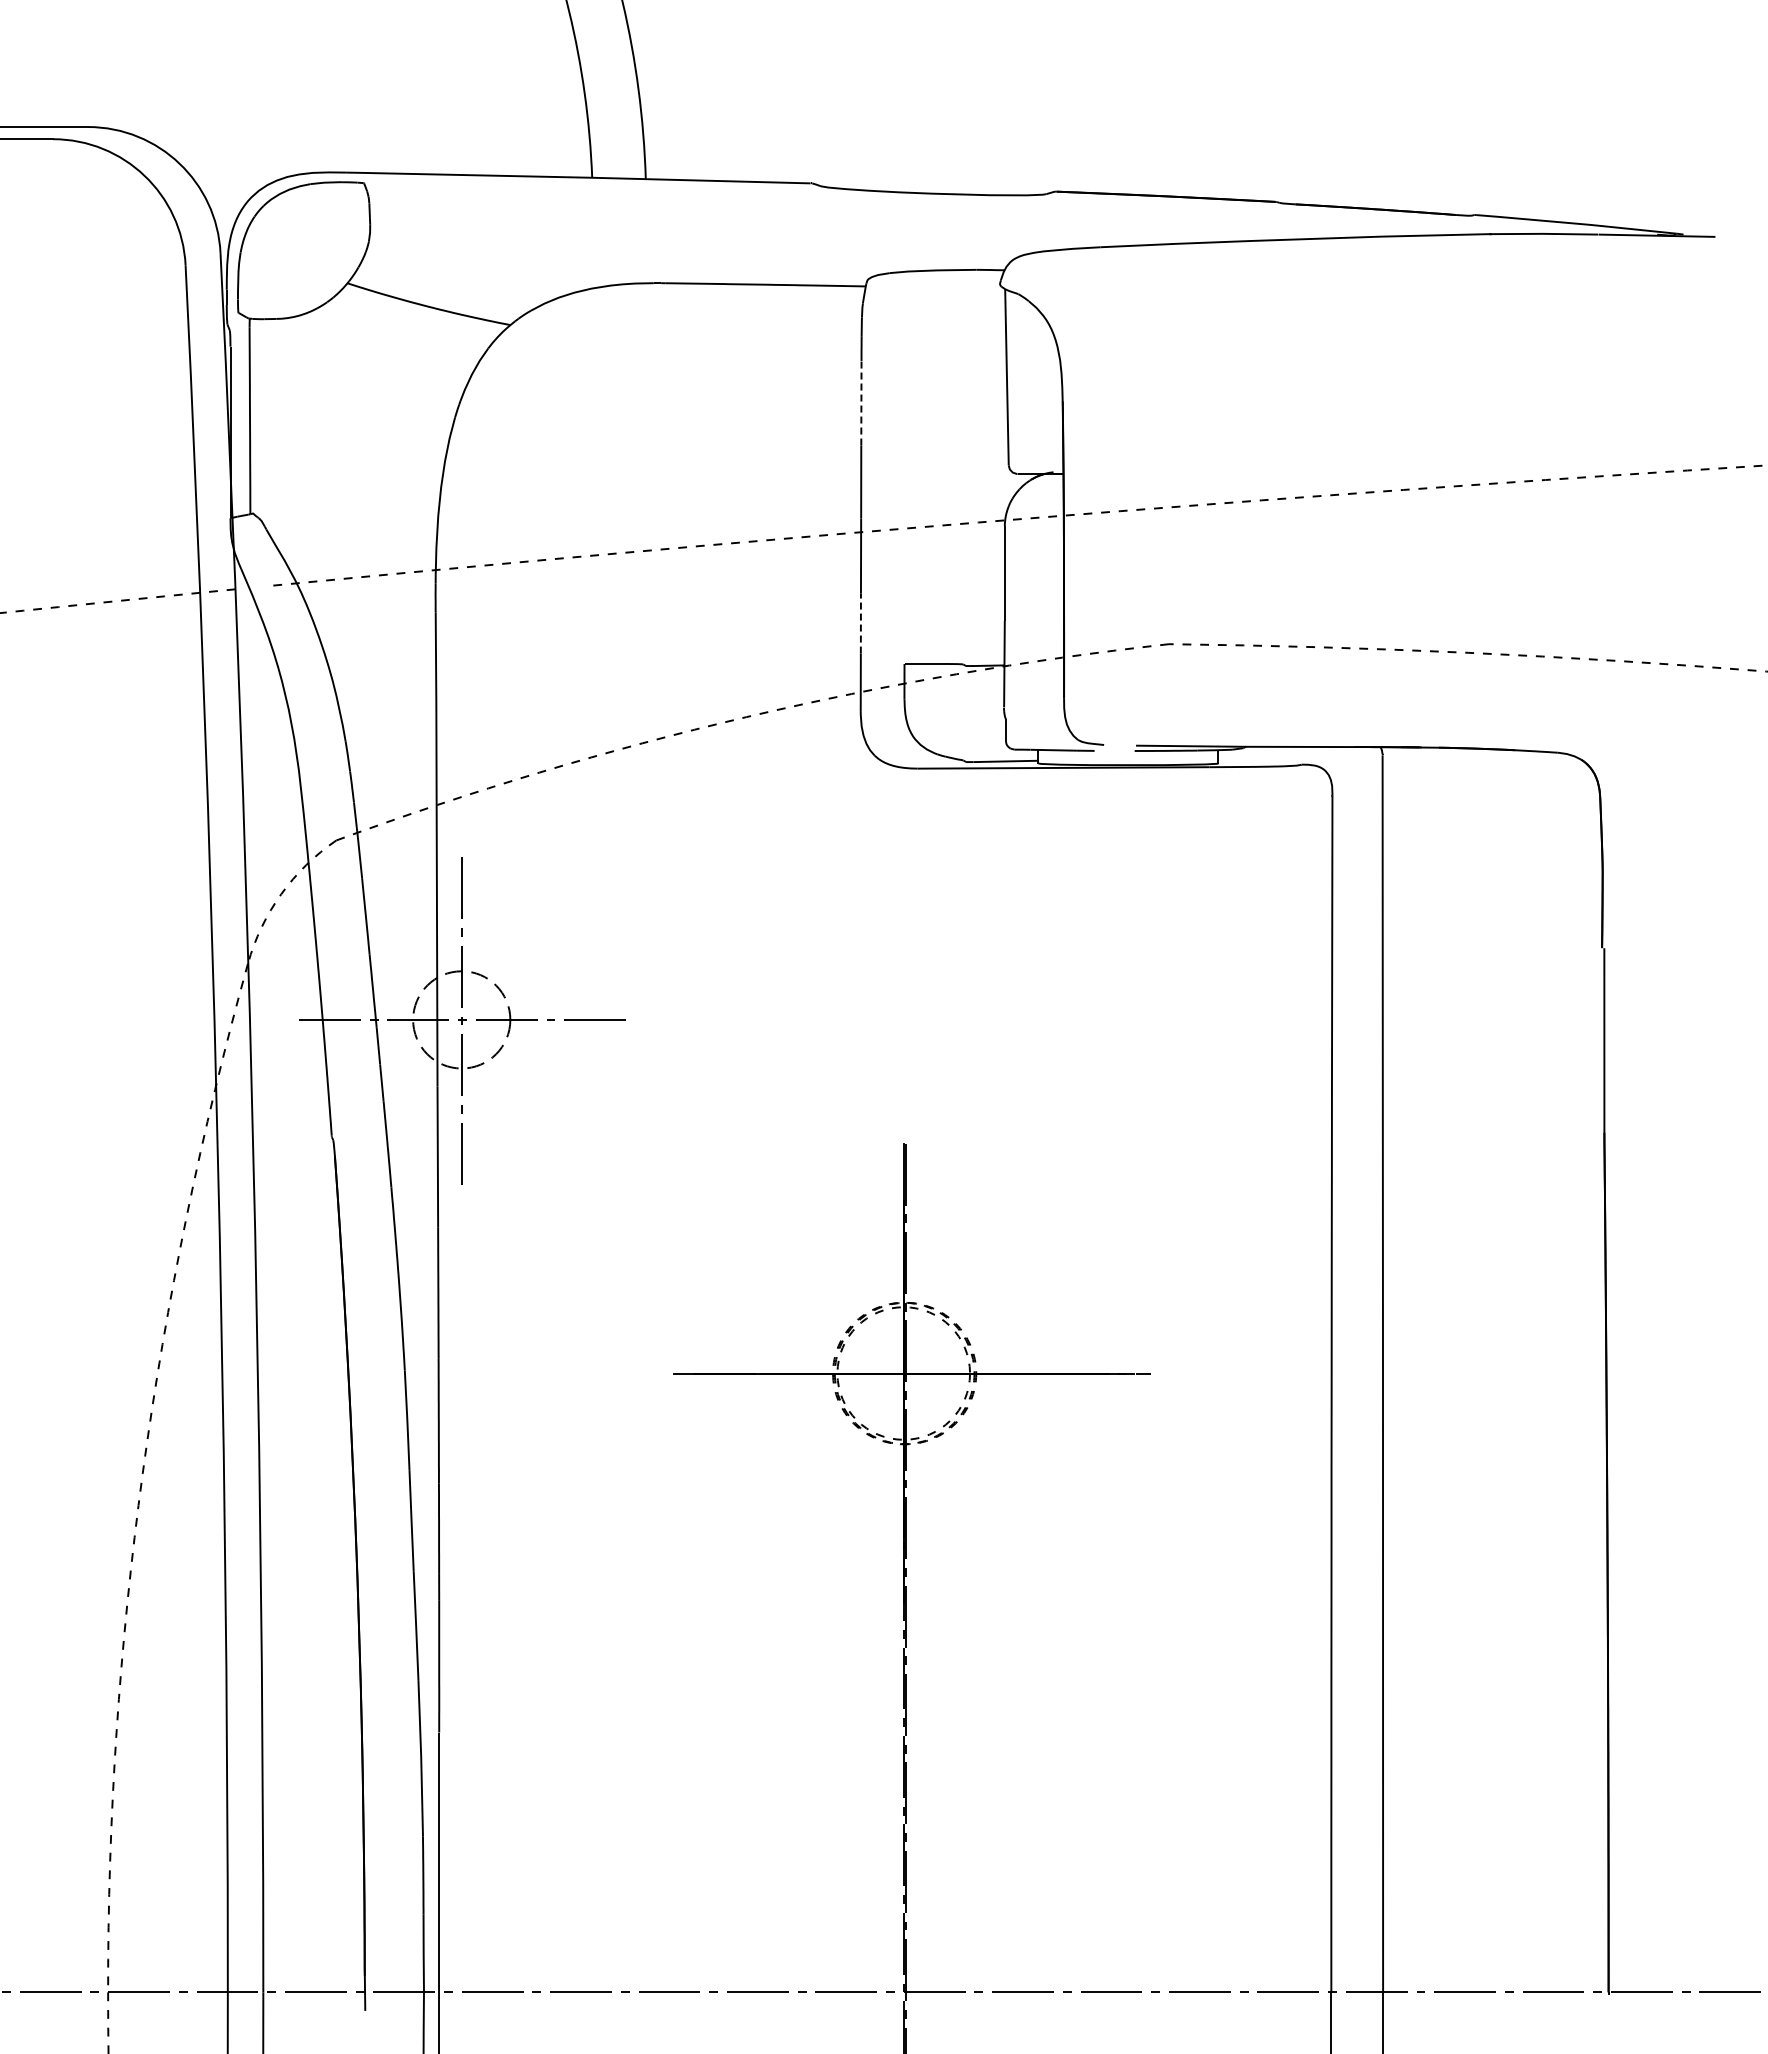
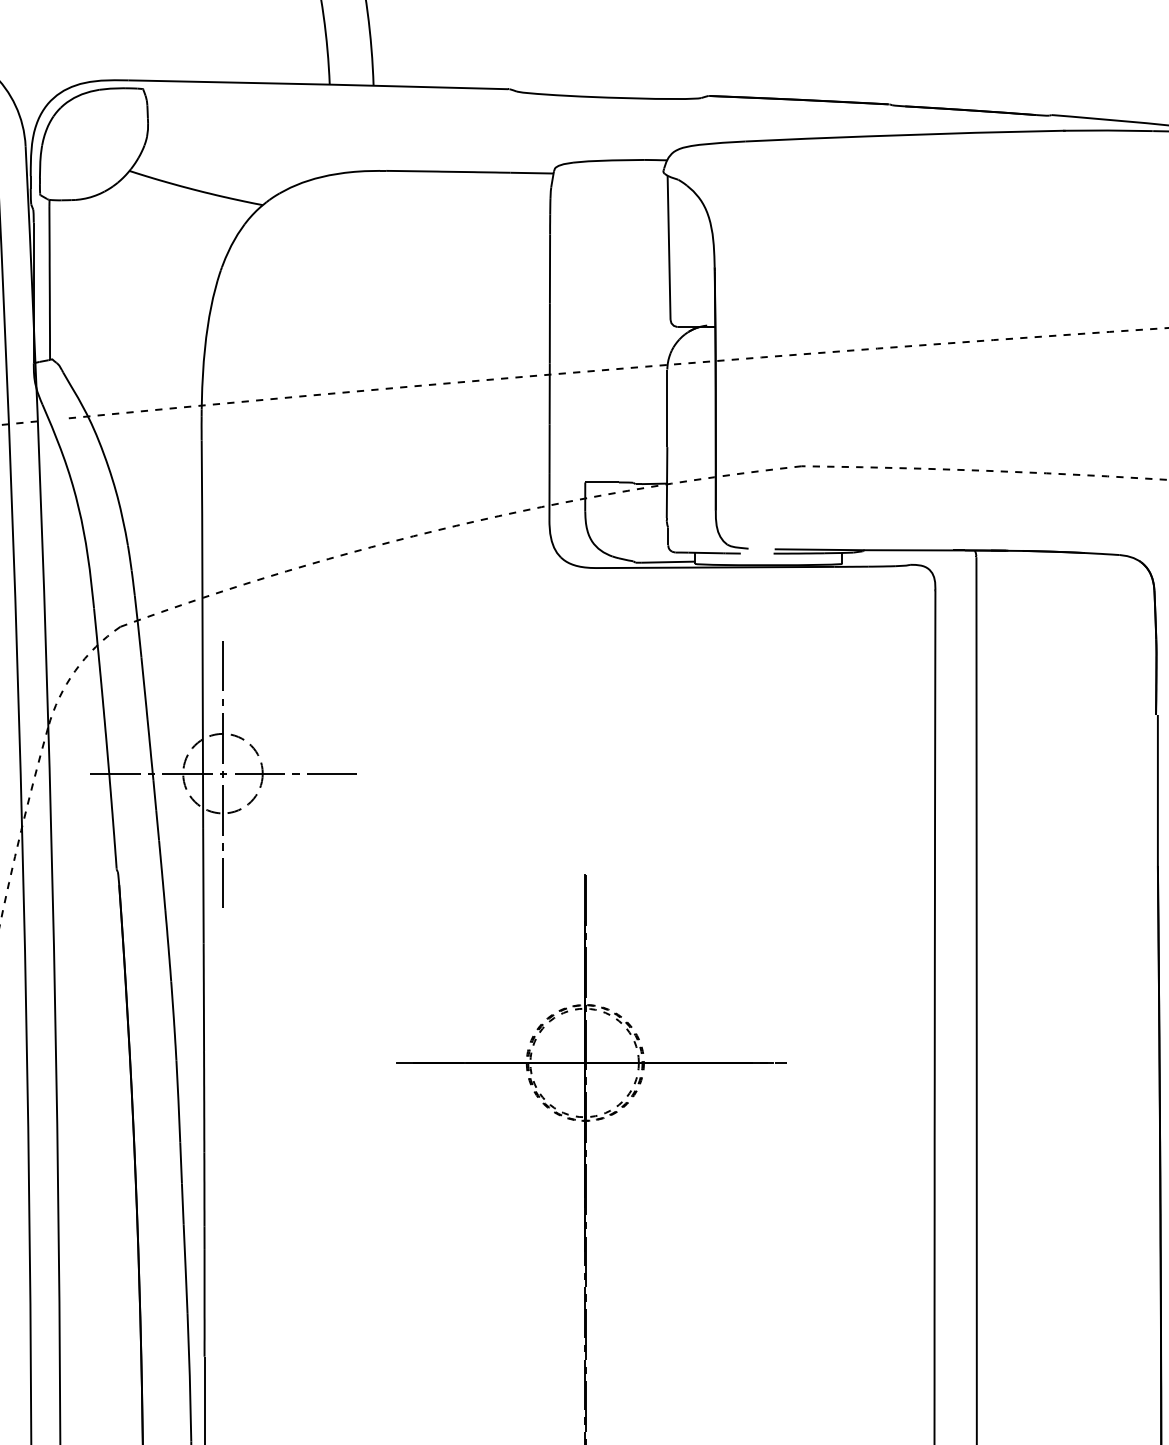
line: (861, 402) -> (550, 268), dashed -> solid
line: (860, 622) -> (549, 448), dashed -> solid

